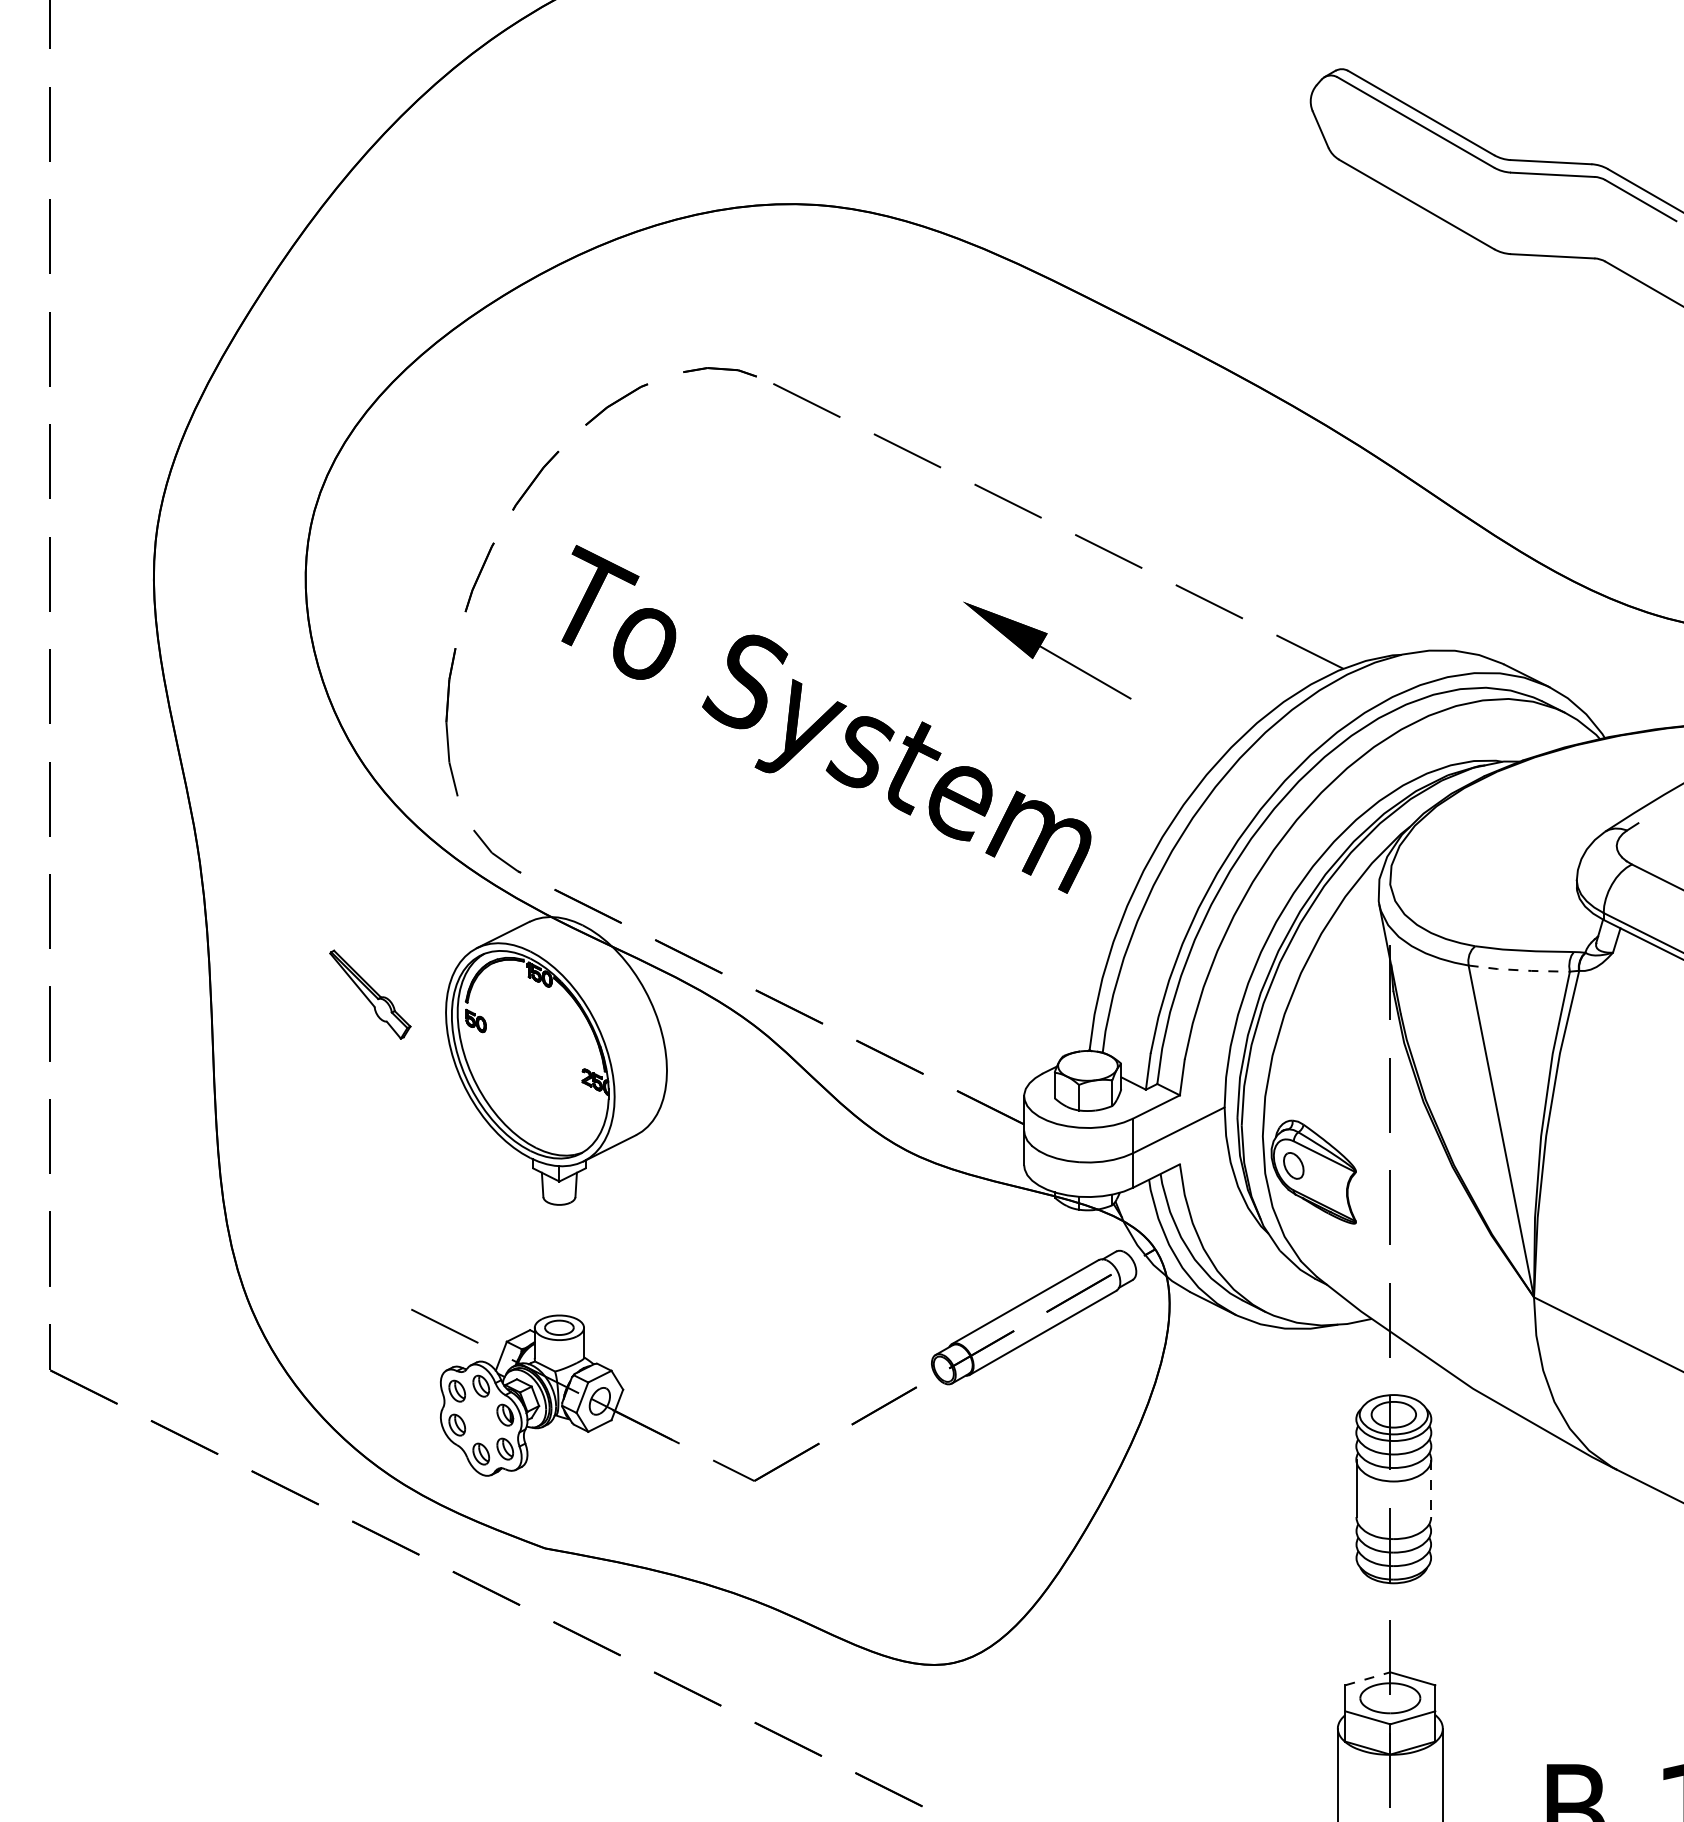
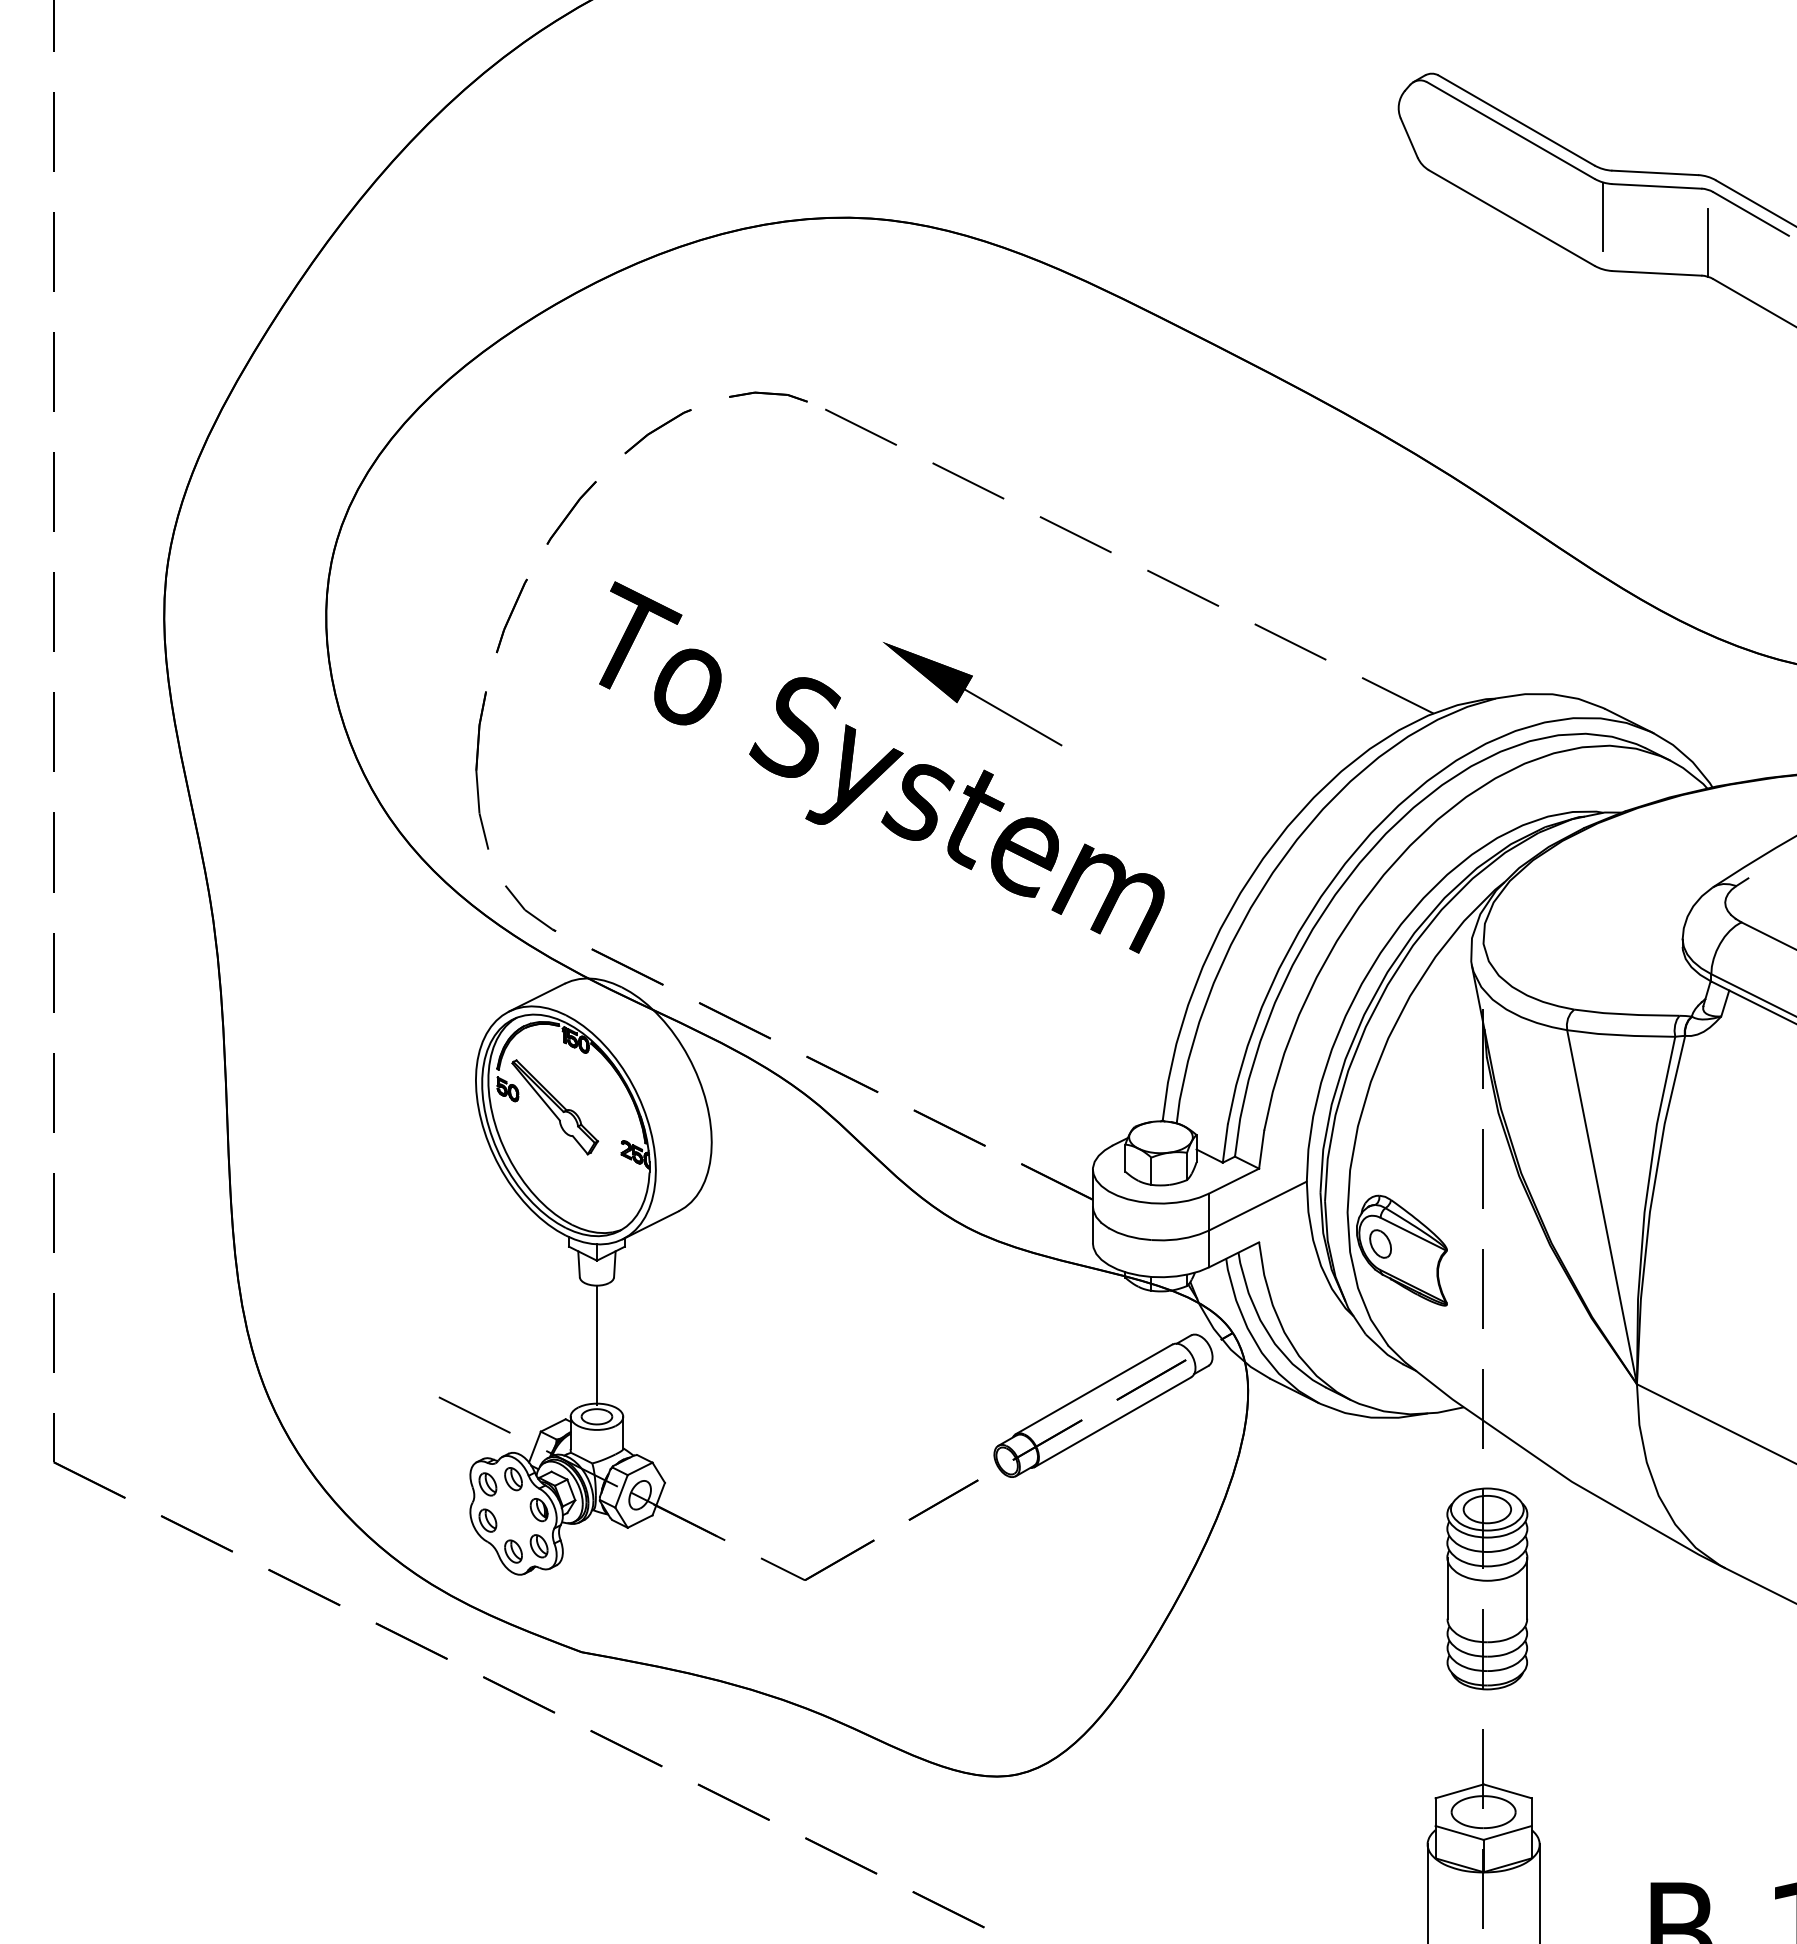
line: (1502, 203) -> (1603, 216), added
line: (1600, 227) -> (1707, 242), added
part: (1047, 650) -> (972, 694), moved
line: (1519, 970) -> (1621, 1035), dashed -> solid
part: (370, 994) -> (555, 1107), moved
line: (558, 1269) -> (596, 1354), added
line: (1431, 1488) -> (1527, 1588), dashed -> solid
line: (1367, 1678) -> (1459, 1791), dashed -> solid

